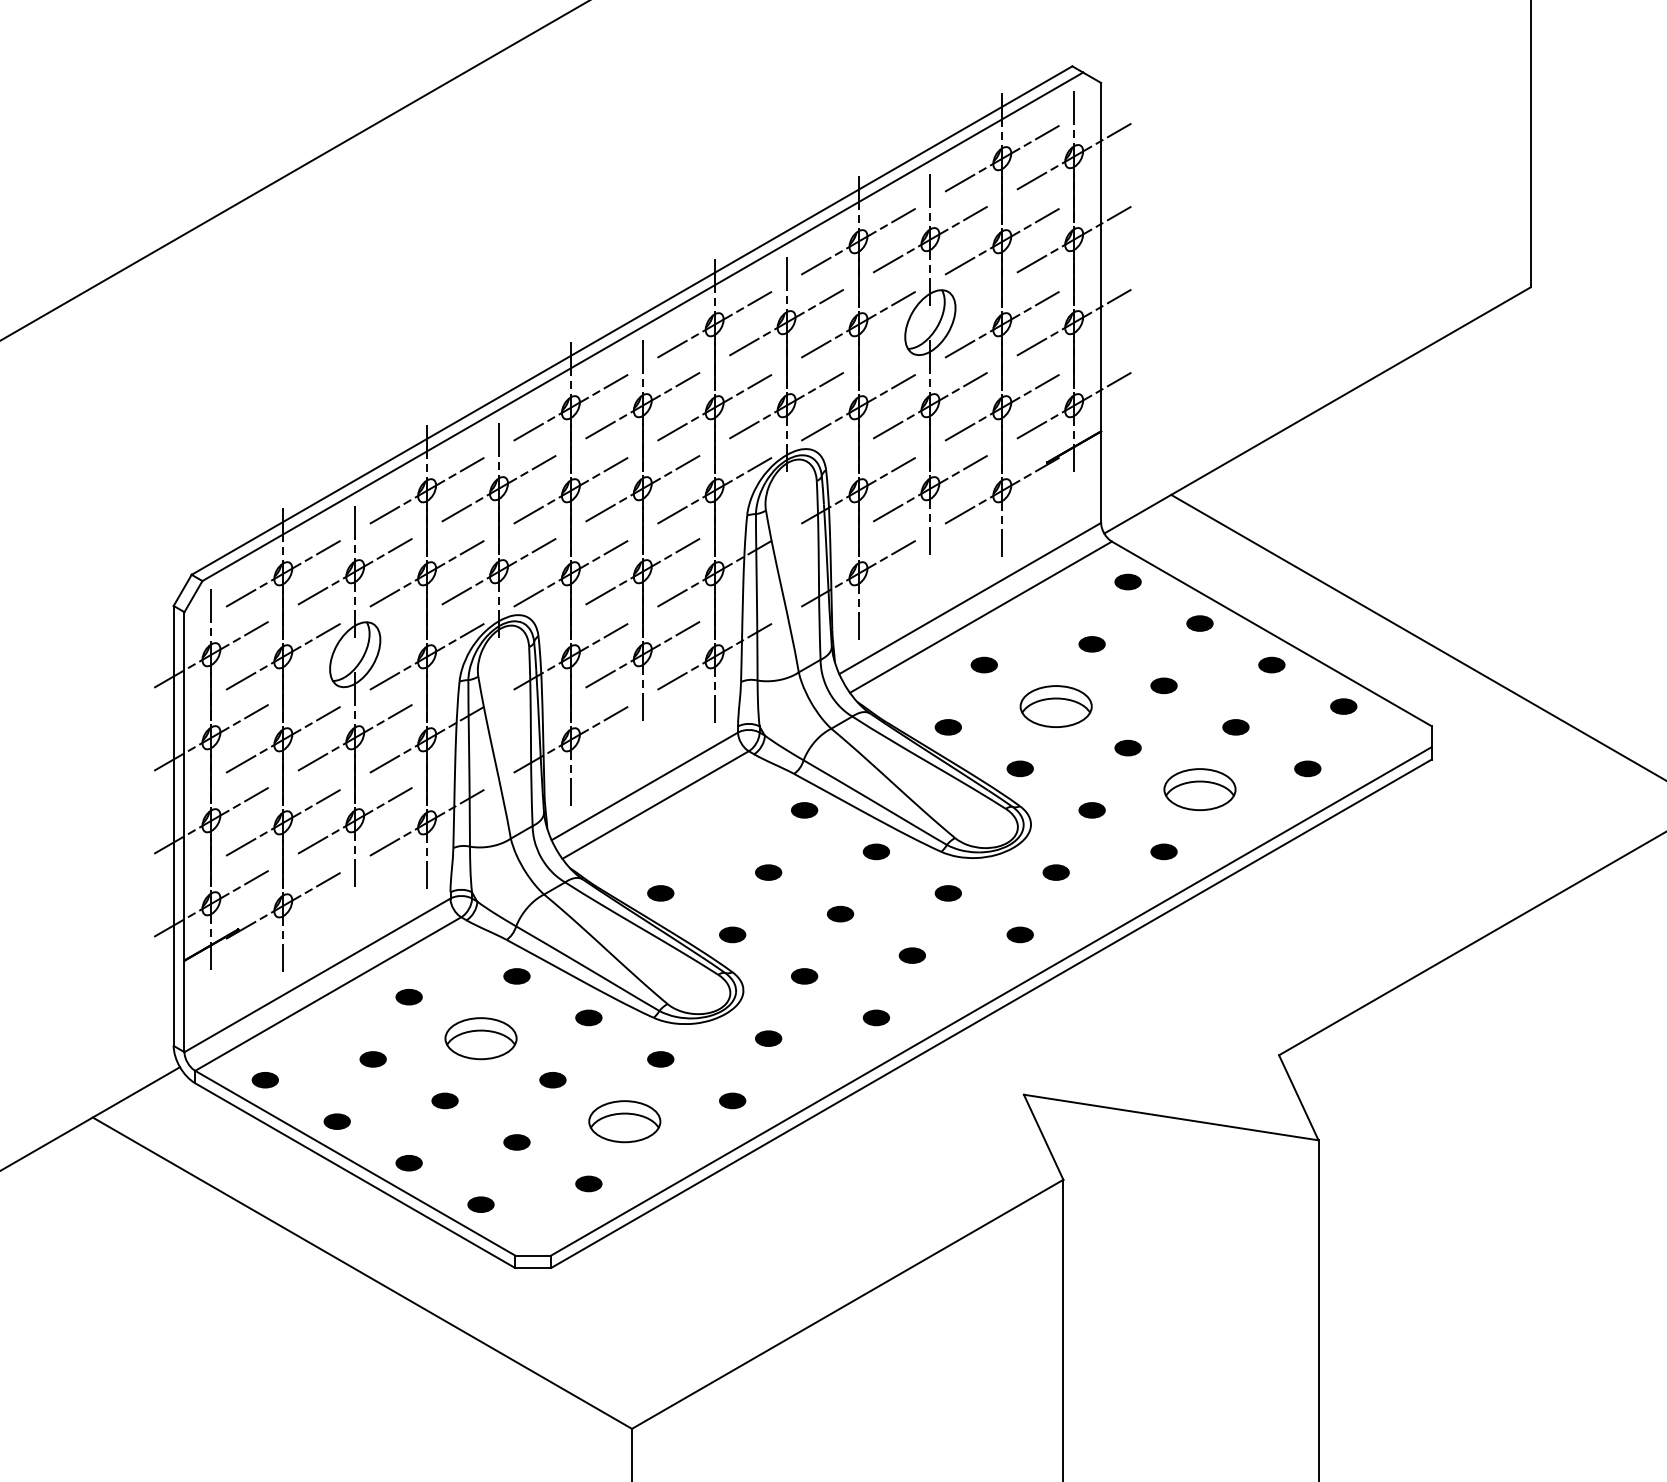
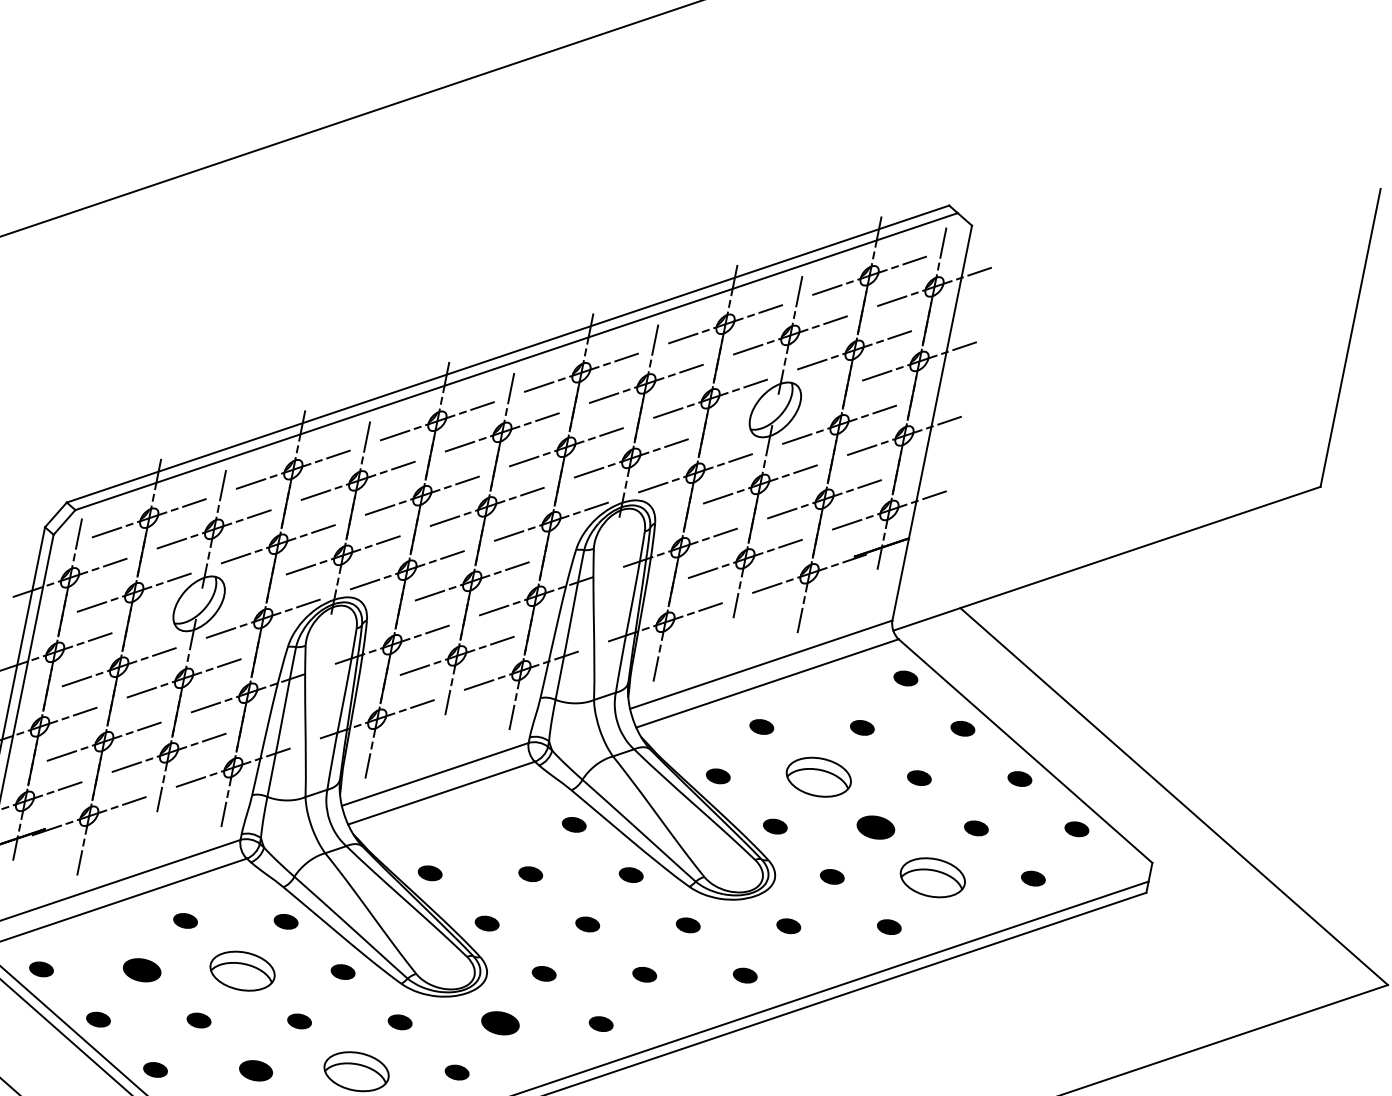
part: (1127, 747) -> (875, 826), size x1.6
part: (768, 1038) -> (500, 1023), size x1.6
part: (372, 1059) -> (141, 970), size x1.6
part: (516, 1142) -> (255, 1070), size x1.4

